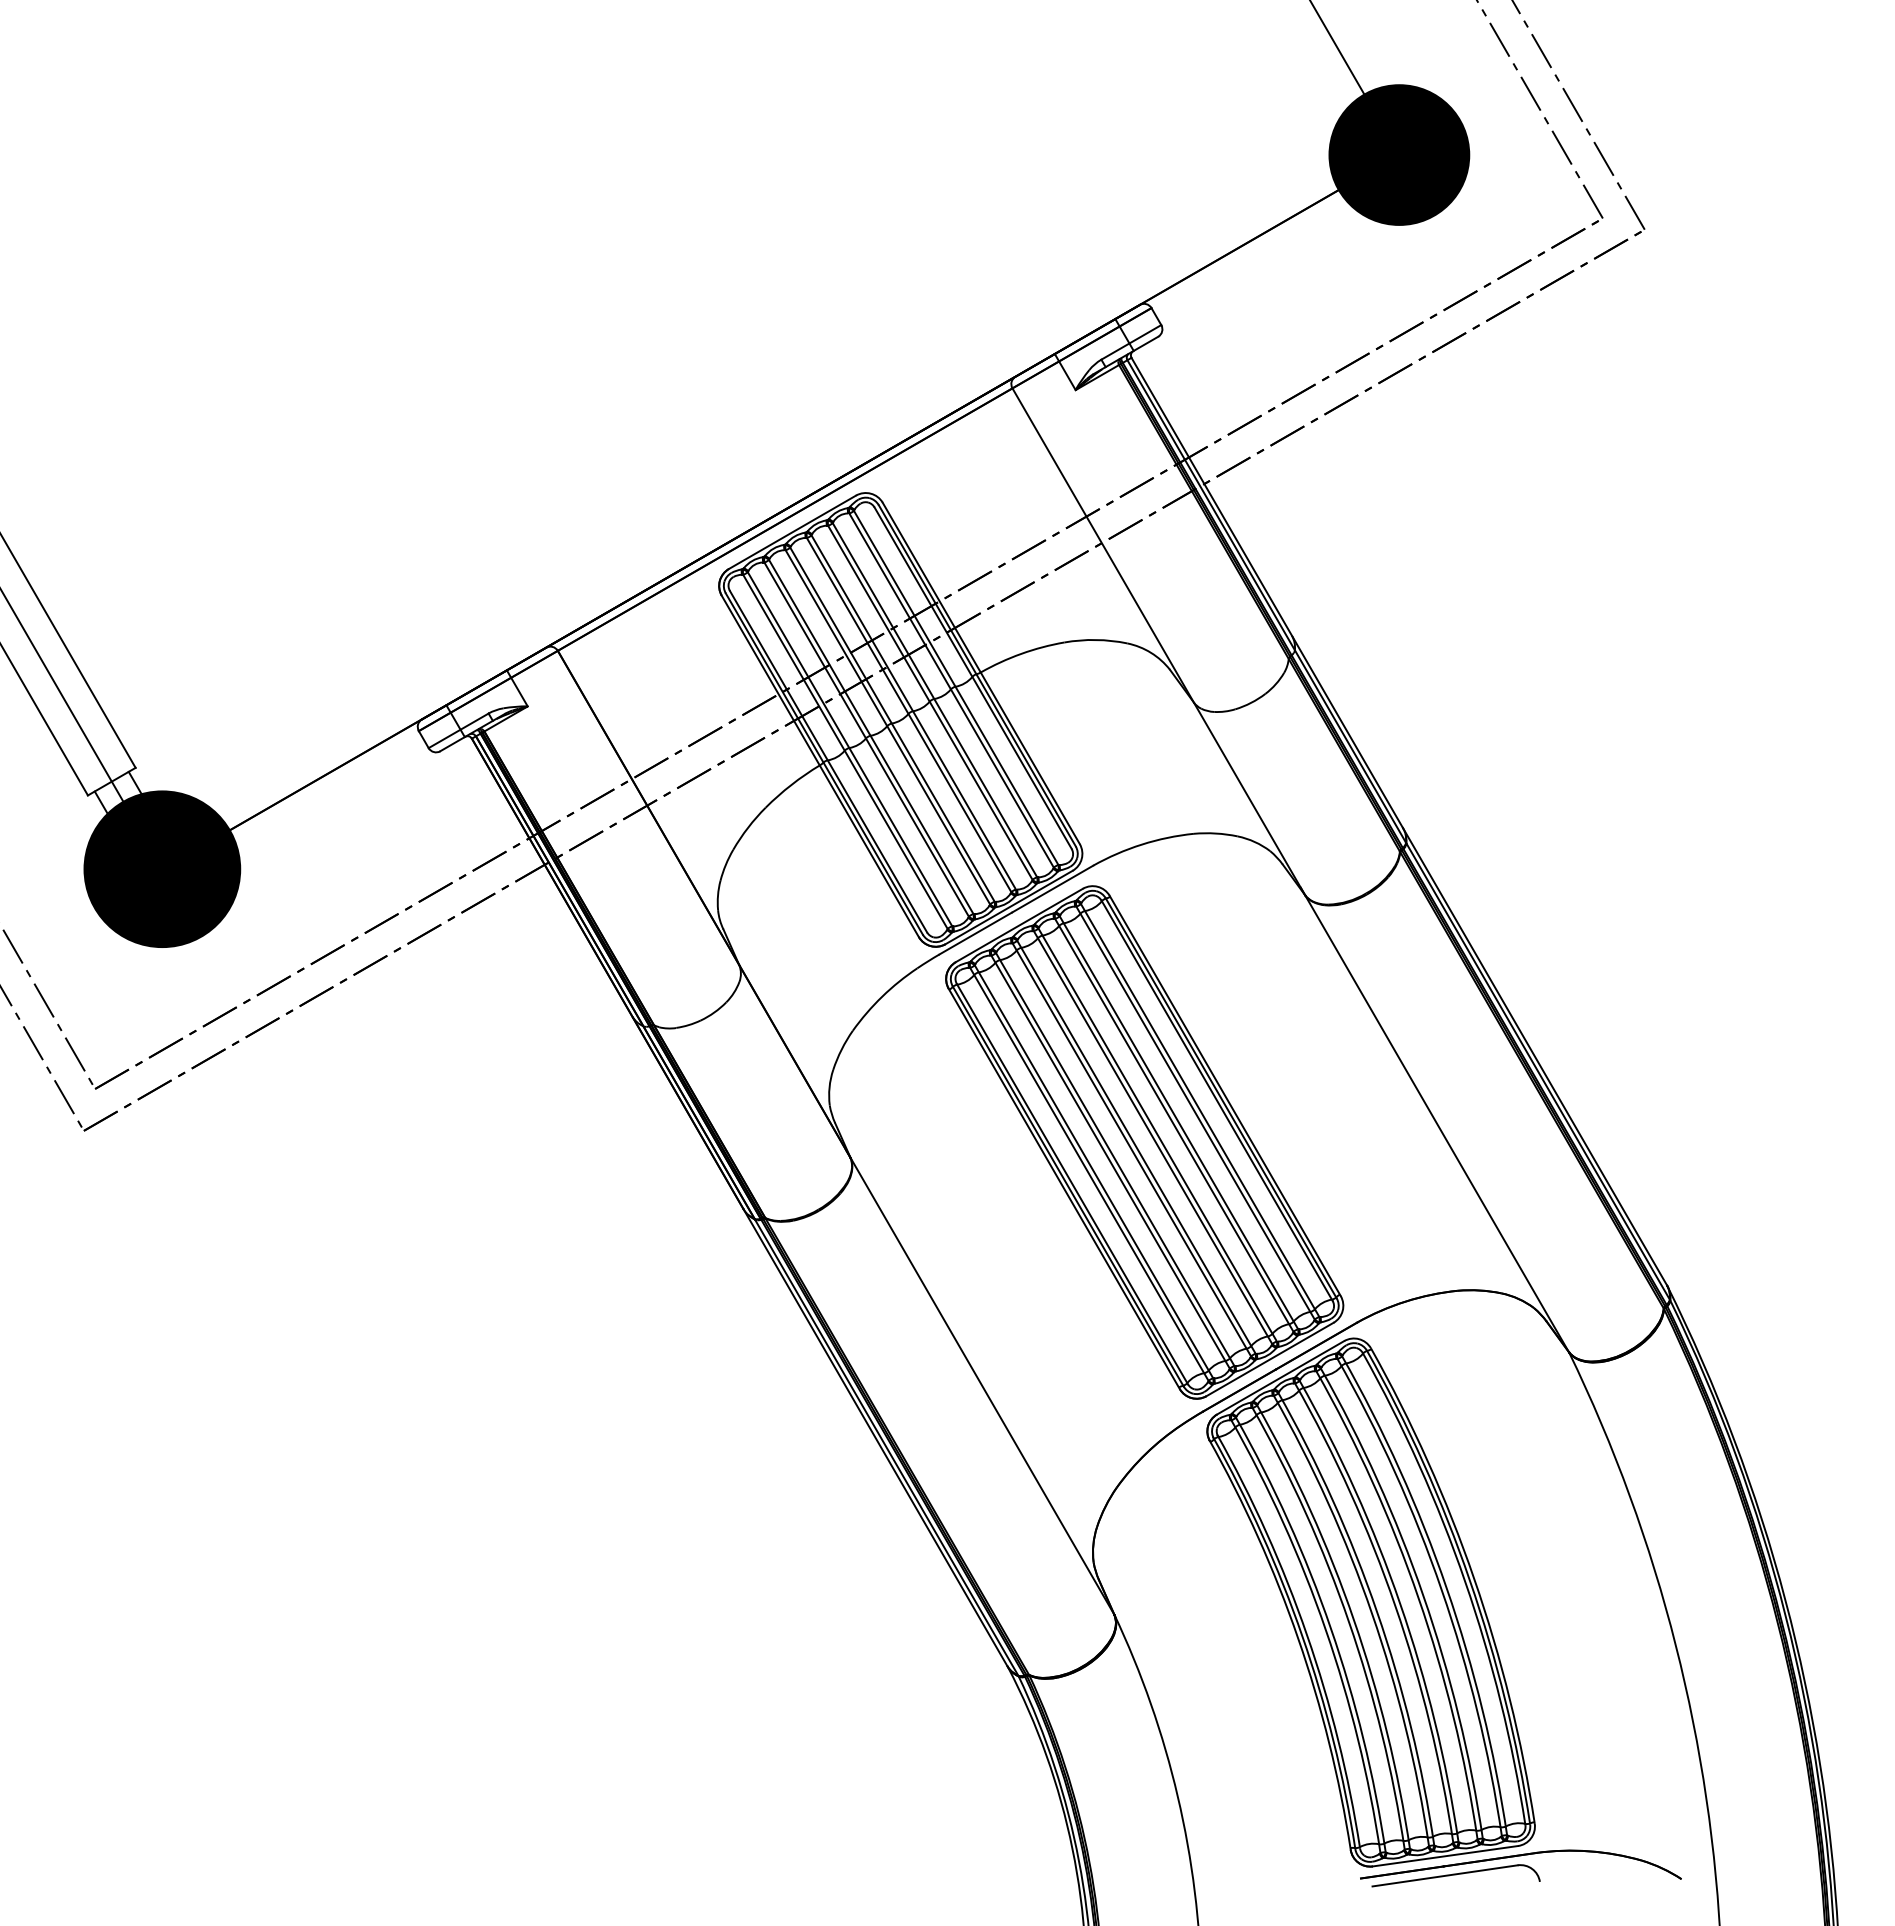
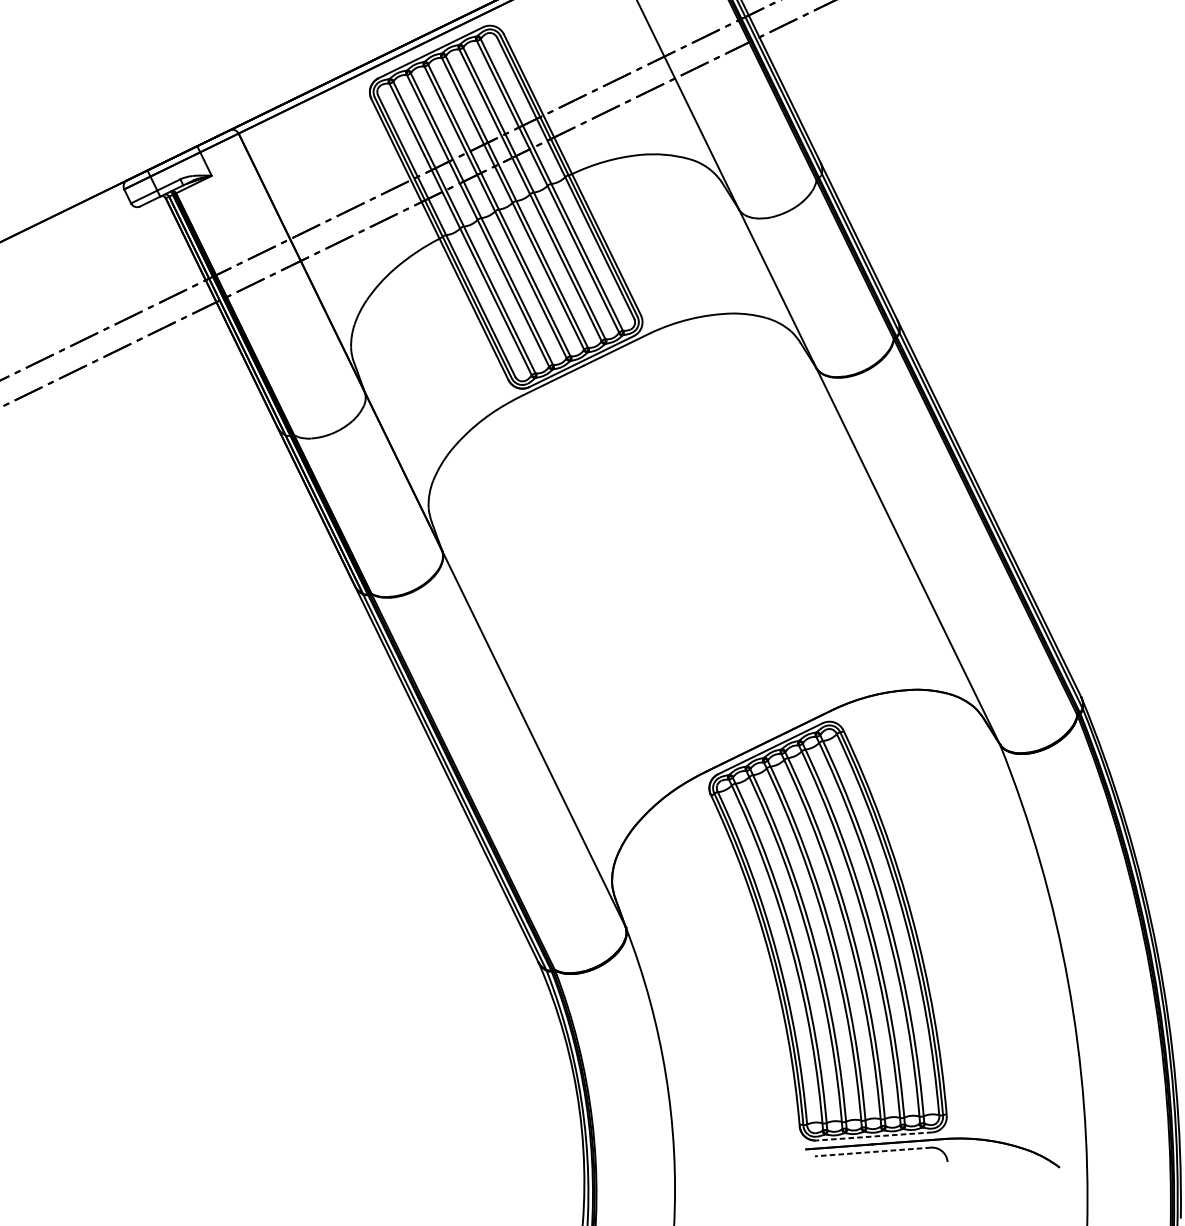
part: (1144, 1142) -> (675, 555), removed
line: (1444, 1856) -> (873, 1136), solid -> dashed
line: (1444, 1875) -> (872, 1151), solid -> dashed

